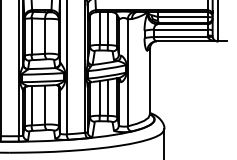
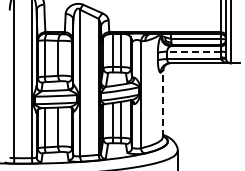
line: (180, 29) -> (193, 51), solid -> dashed
line: (150, 81) -> (163, 103), solid -> dashed

